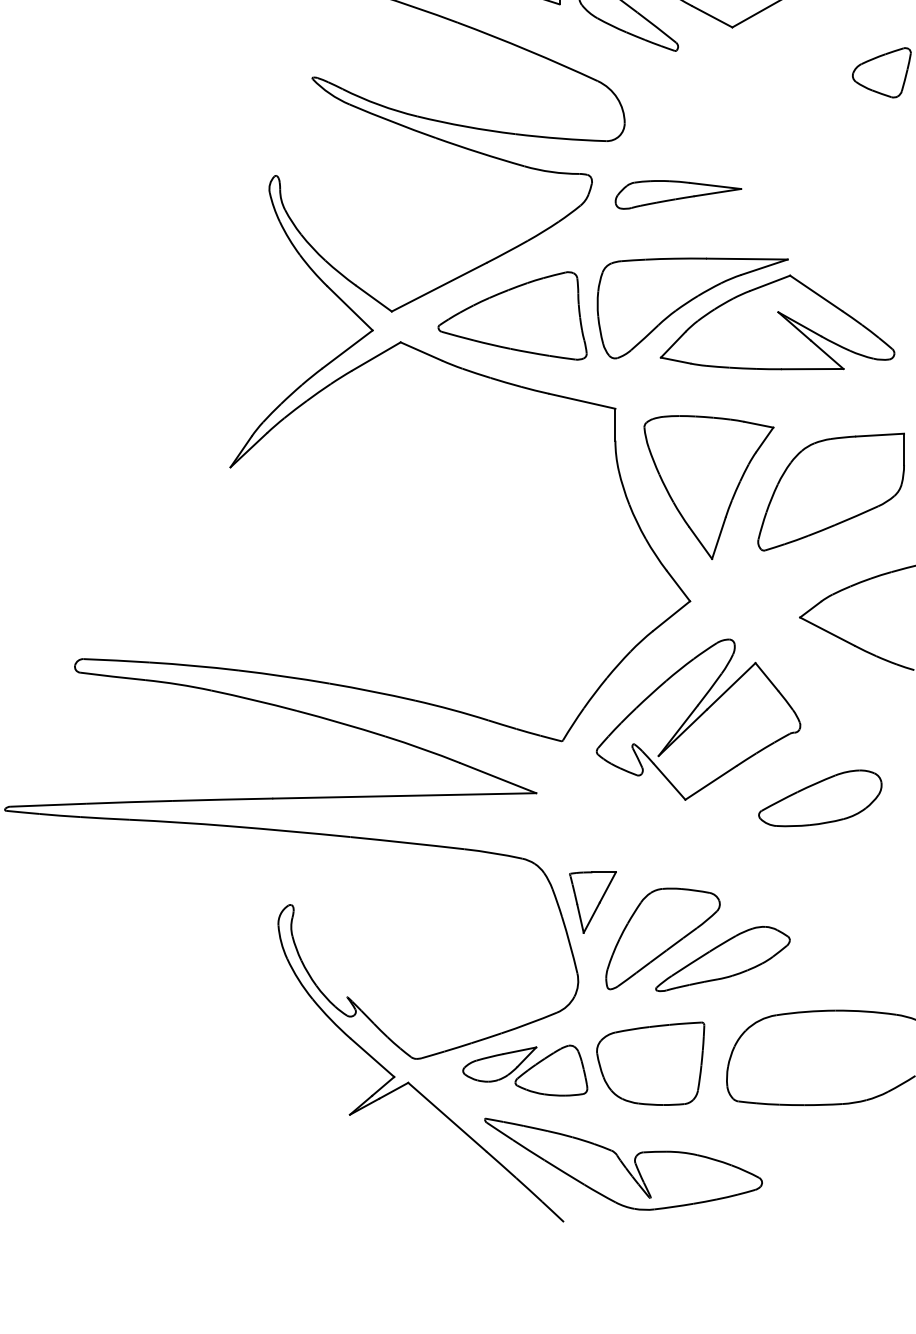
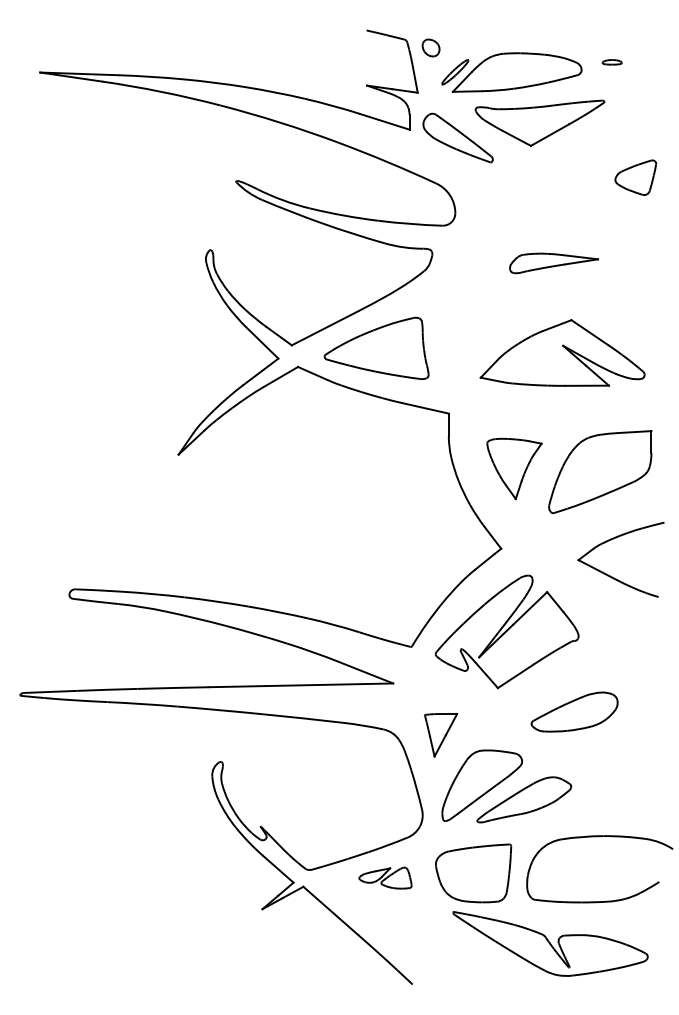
part: (677, 194) -> (553, 263), moved
part: (691, 308) -> (502, 343), removed
part: (708, 486) -> (514, 468), size x0.6
part: (820, 797) -> (574, 711), moved
part: (593, 902) -> (441, 735), moved
part: (525, 1069) -> (385, 877), size x0.6
part: (623, 1163) -> (550, 943), moved

